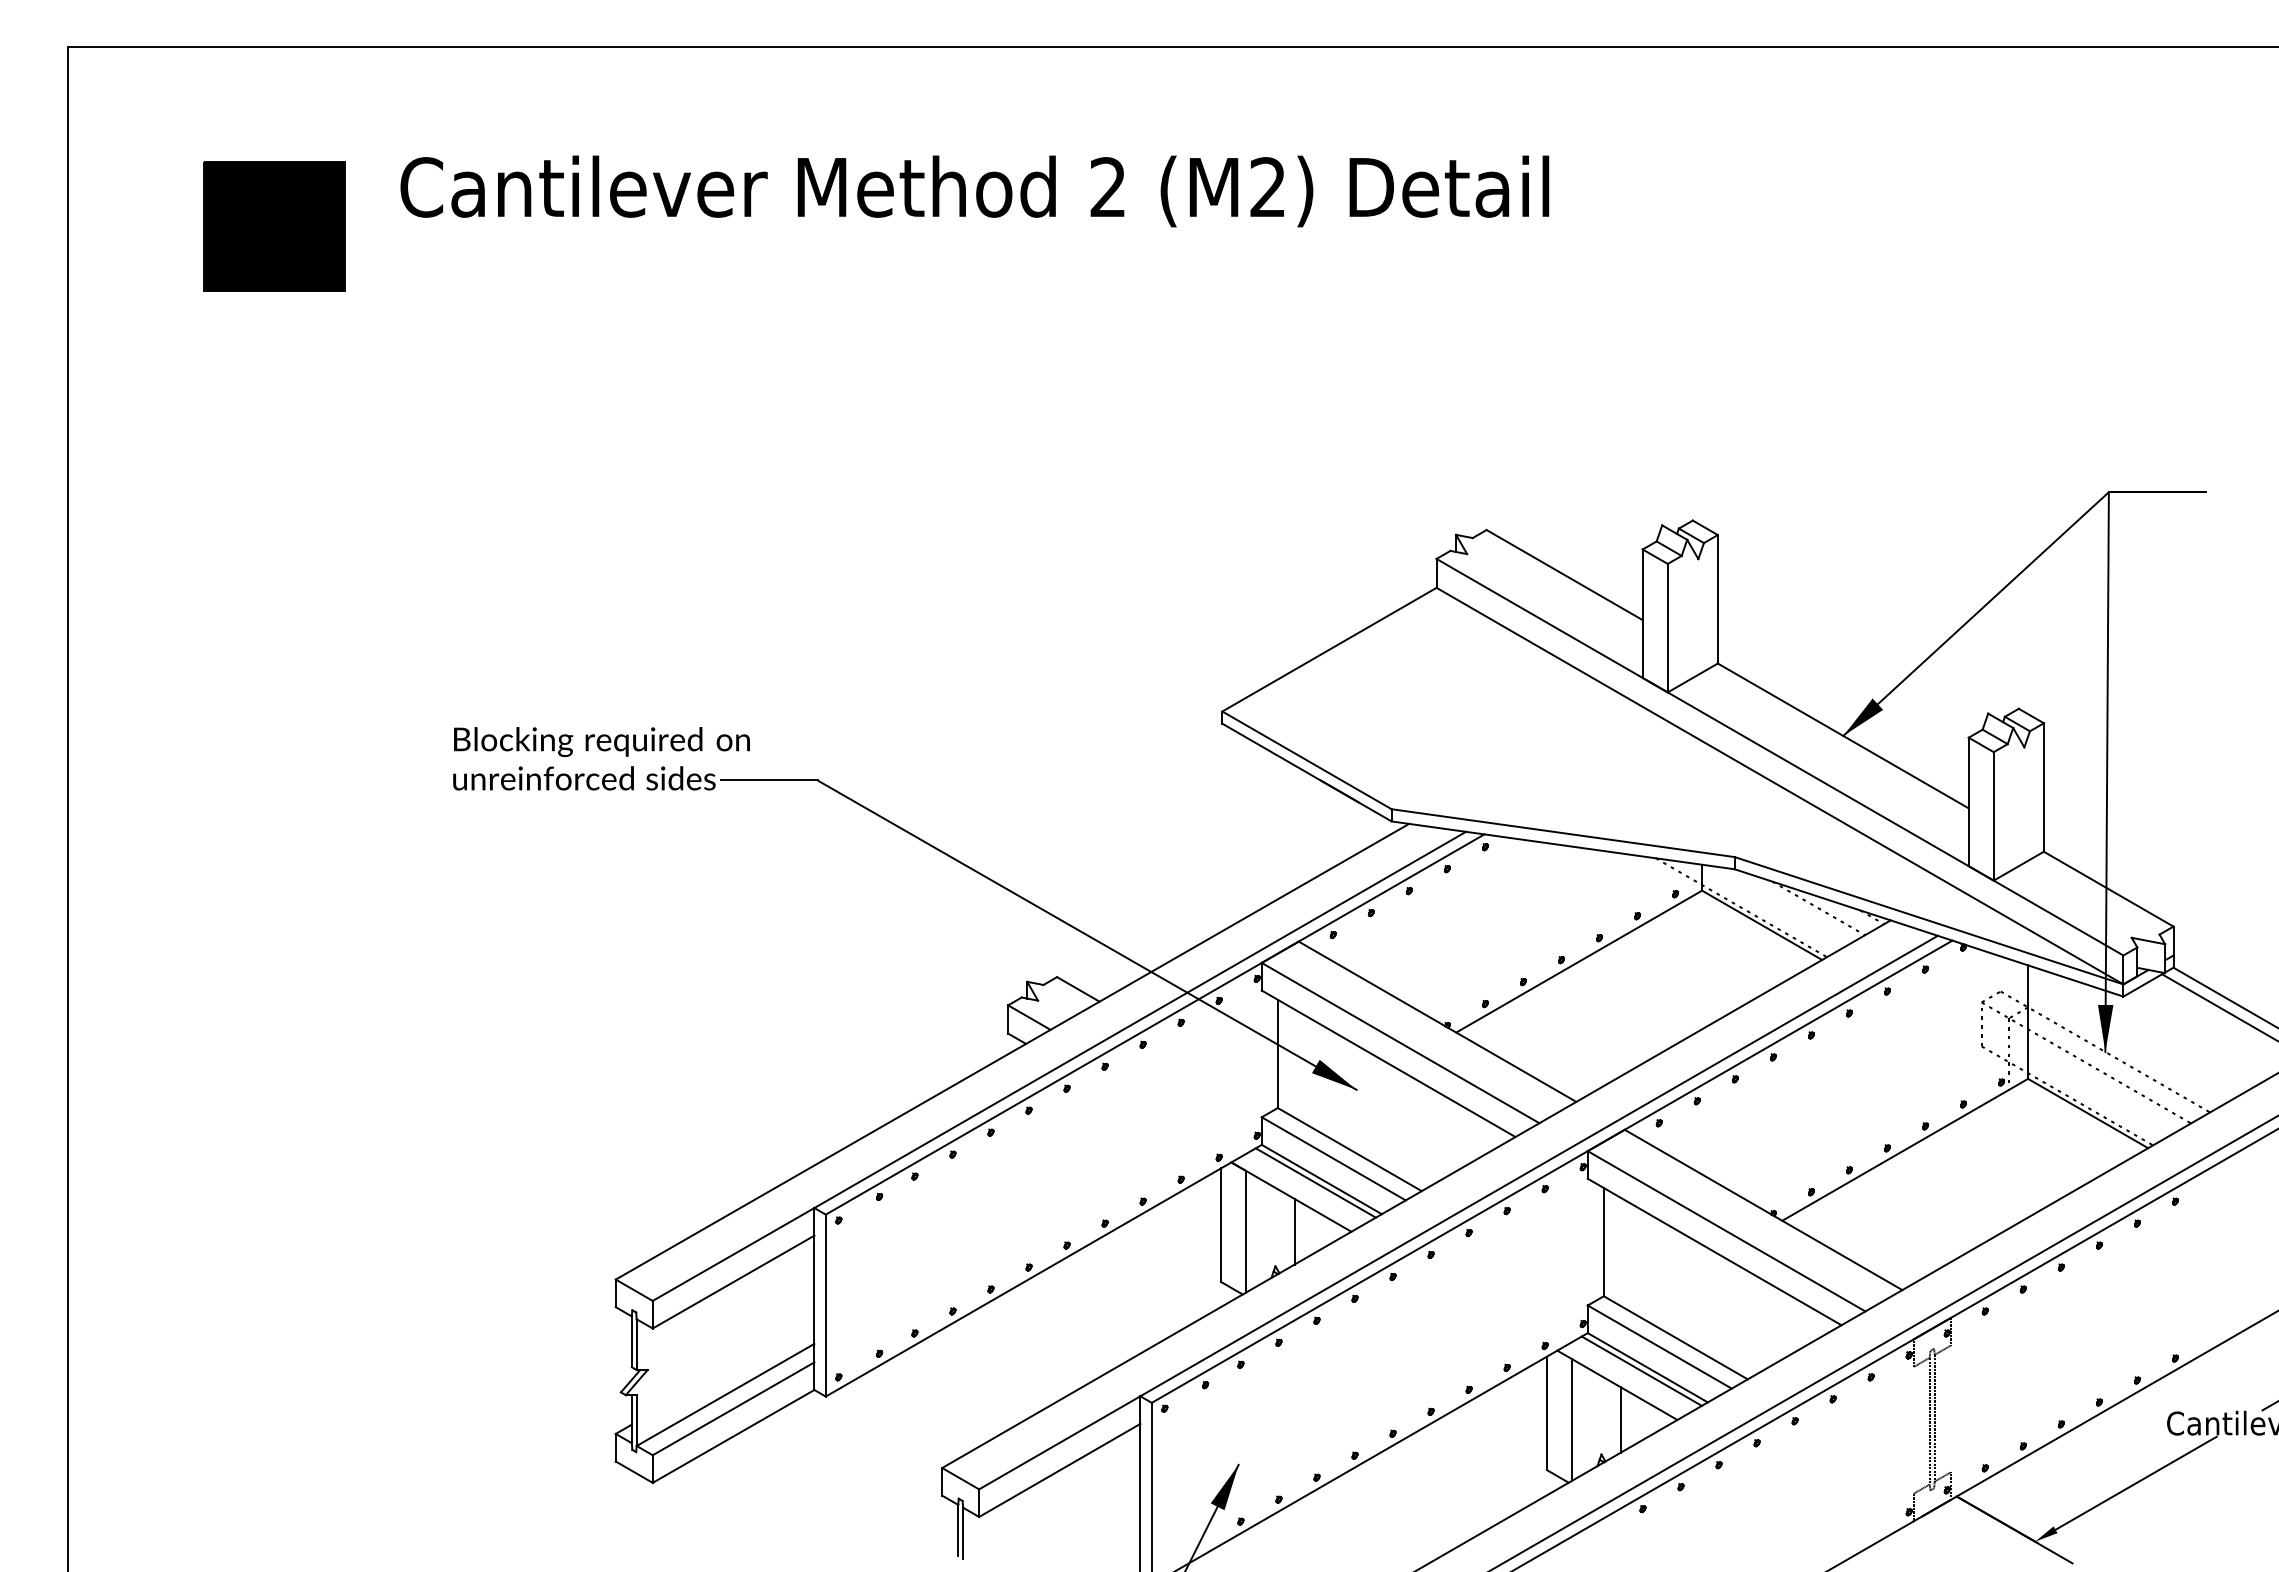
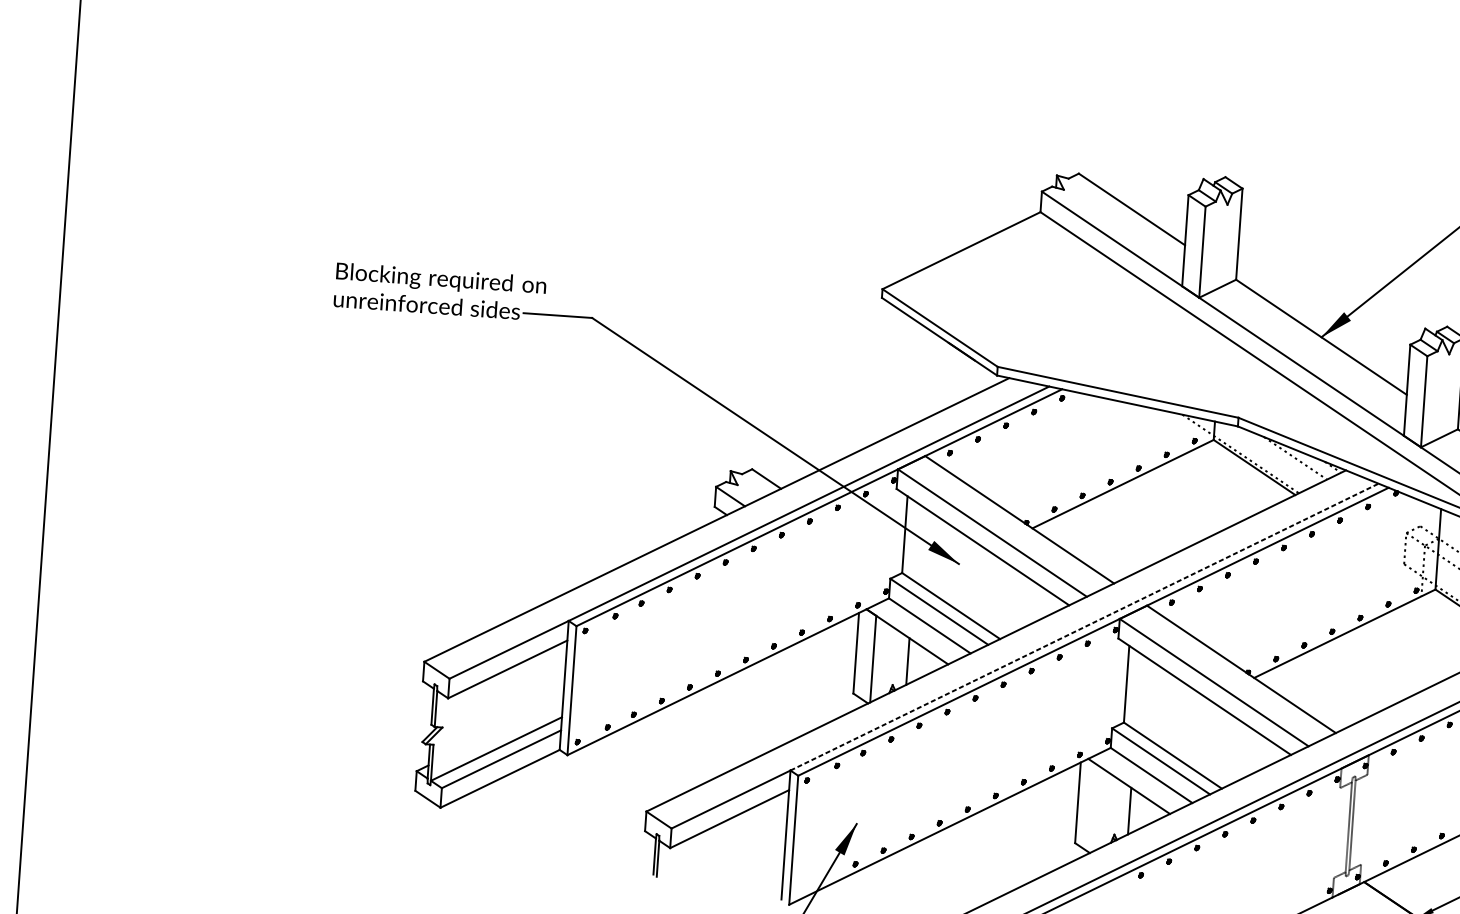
line: (1539, 1165) -> (1084, 626), solid -> dashed
line: (1315, 1182) -> (925, 627), removed
line: (1641, 1370) -> (1146, 777), removed
line: (1571, 1419) -> (1094, 808), removed

